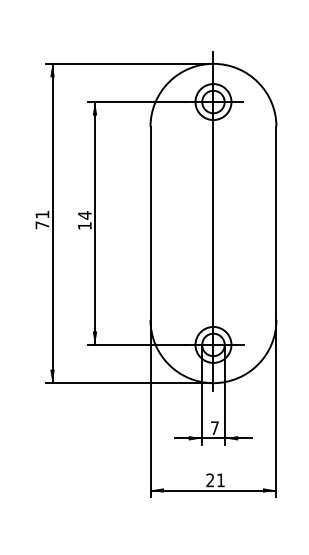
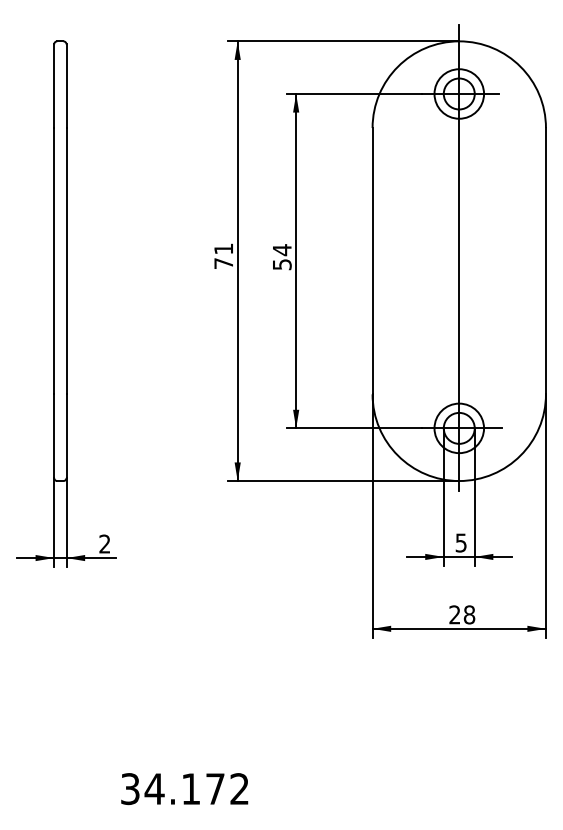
text: (85, 225) -> (282, 264), 14 -> 54
text: (214, 427) -> (460, 542), 7 -> 5
text: (220, 480) -> (469, 614), 21 -> 28

